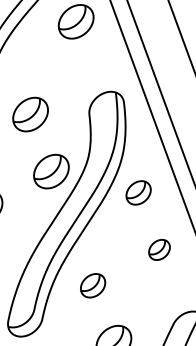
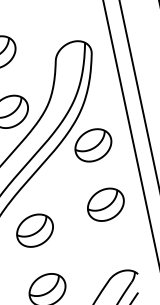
part: (138, 192) -> (93, 144), size x1.43
part: (159, 249) -> (105, 204), size x1.67
part: (92, 285) -> (34, 230), size x1.43

